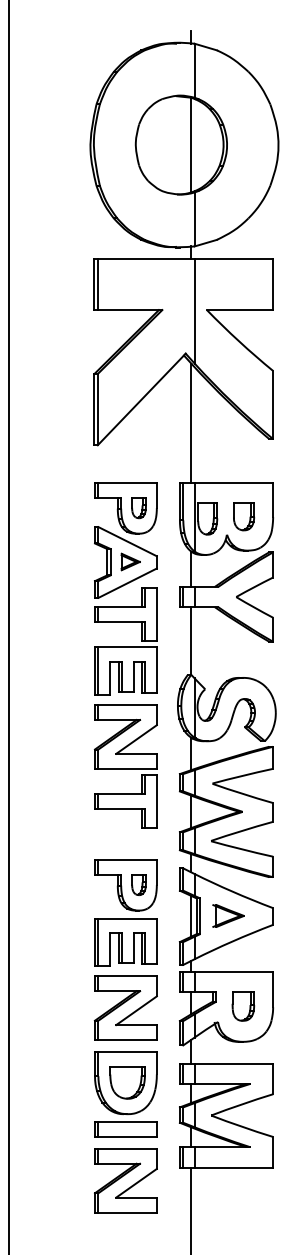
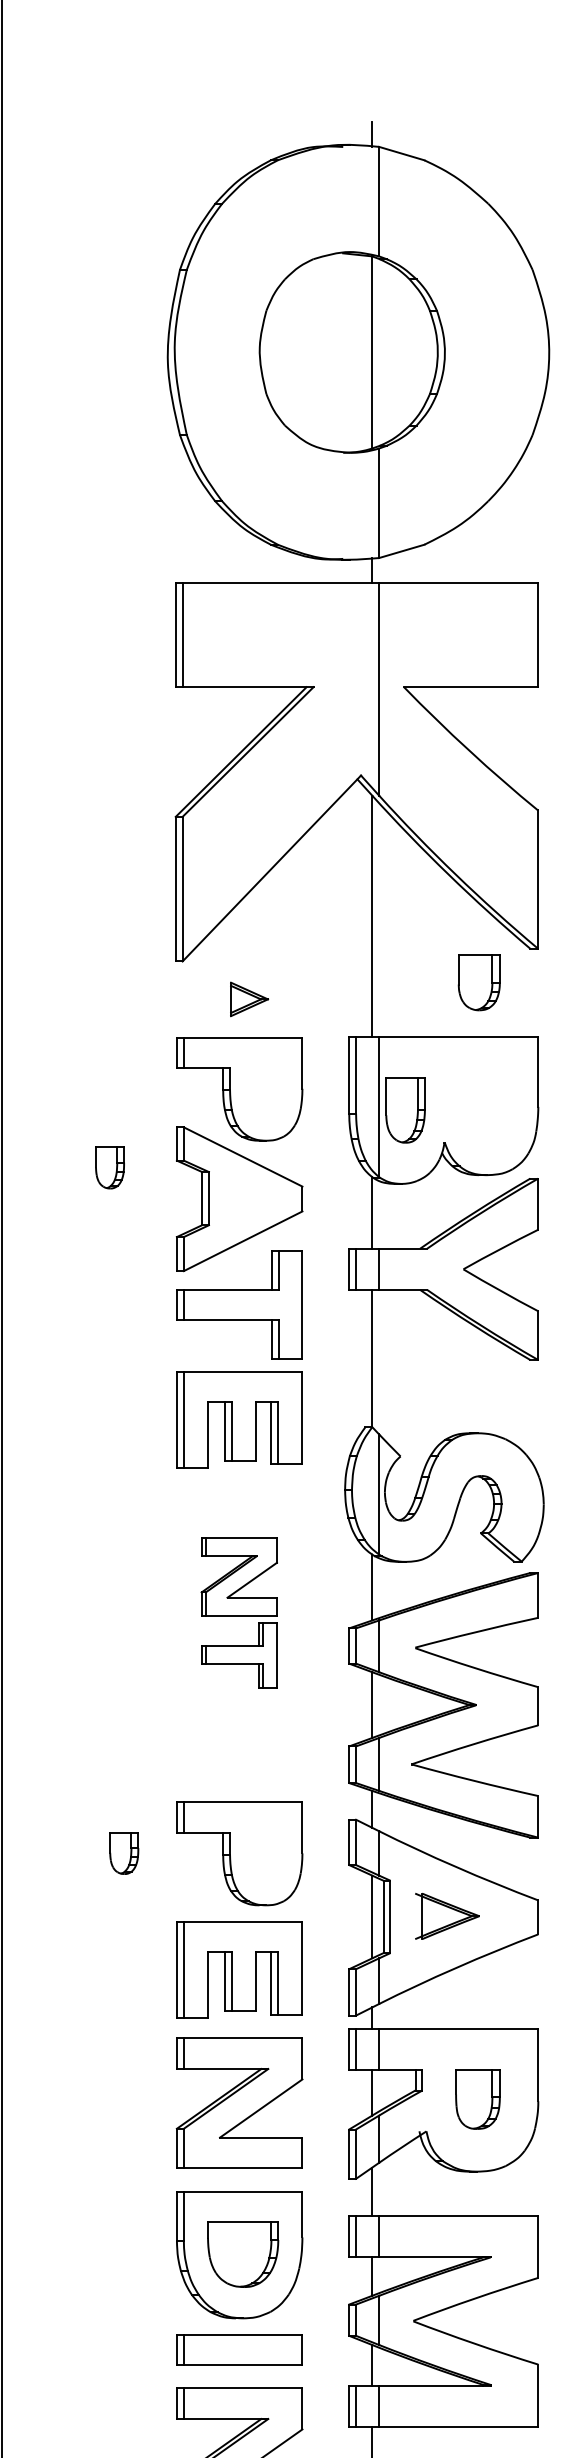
part: (138, 508) -> (108, 1168), moved
part: (244, 516) -> (480, 982), moved
part: (130, 561) -> (248, 998), moved
part: (125, 766) -> (238, 1613), size x0.6
part: (138, 884) -> (123, 1852), moved

